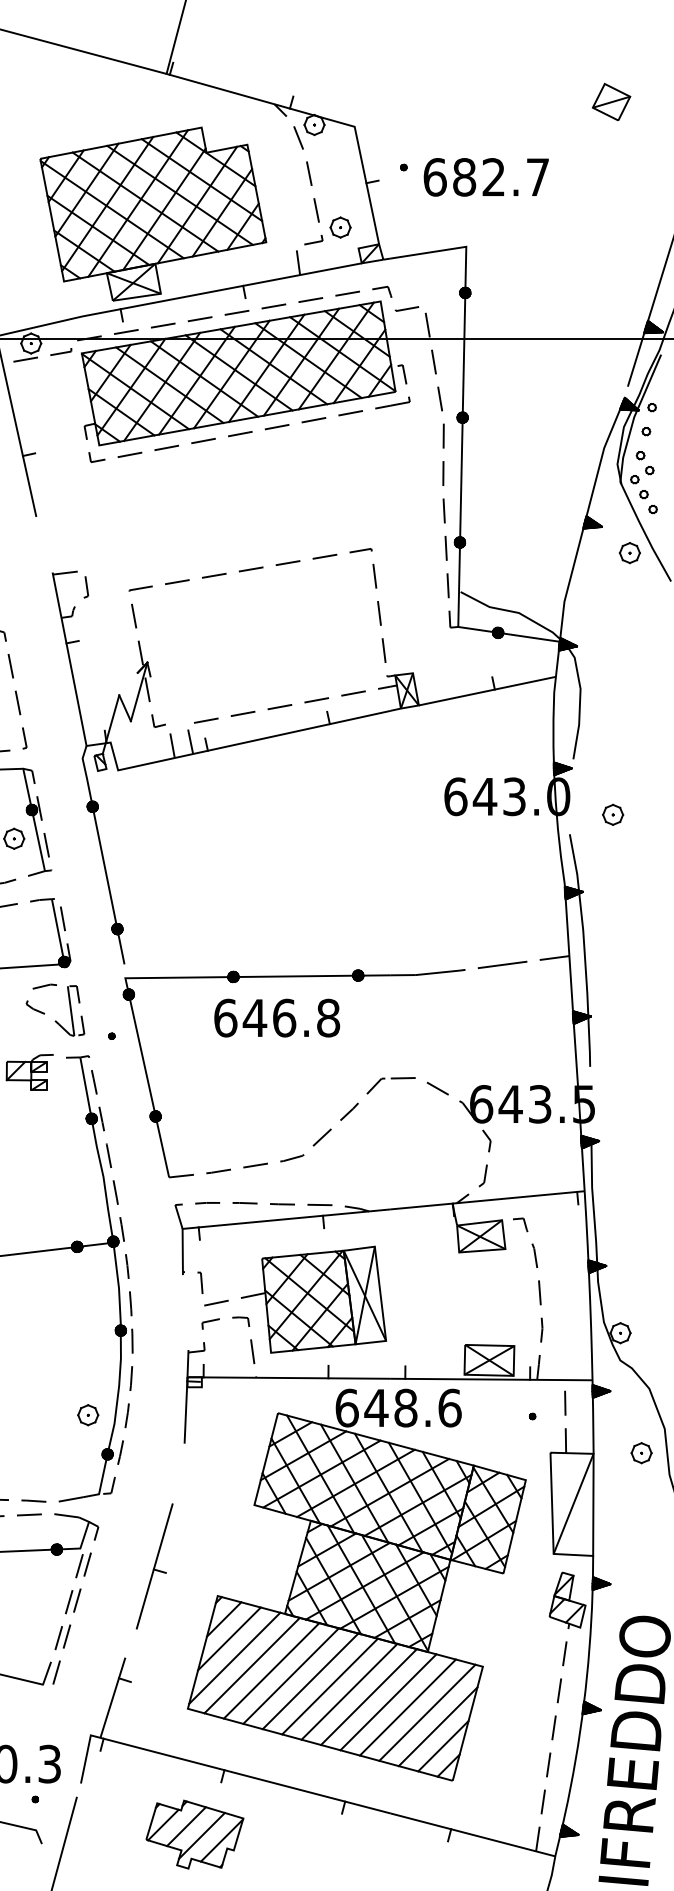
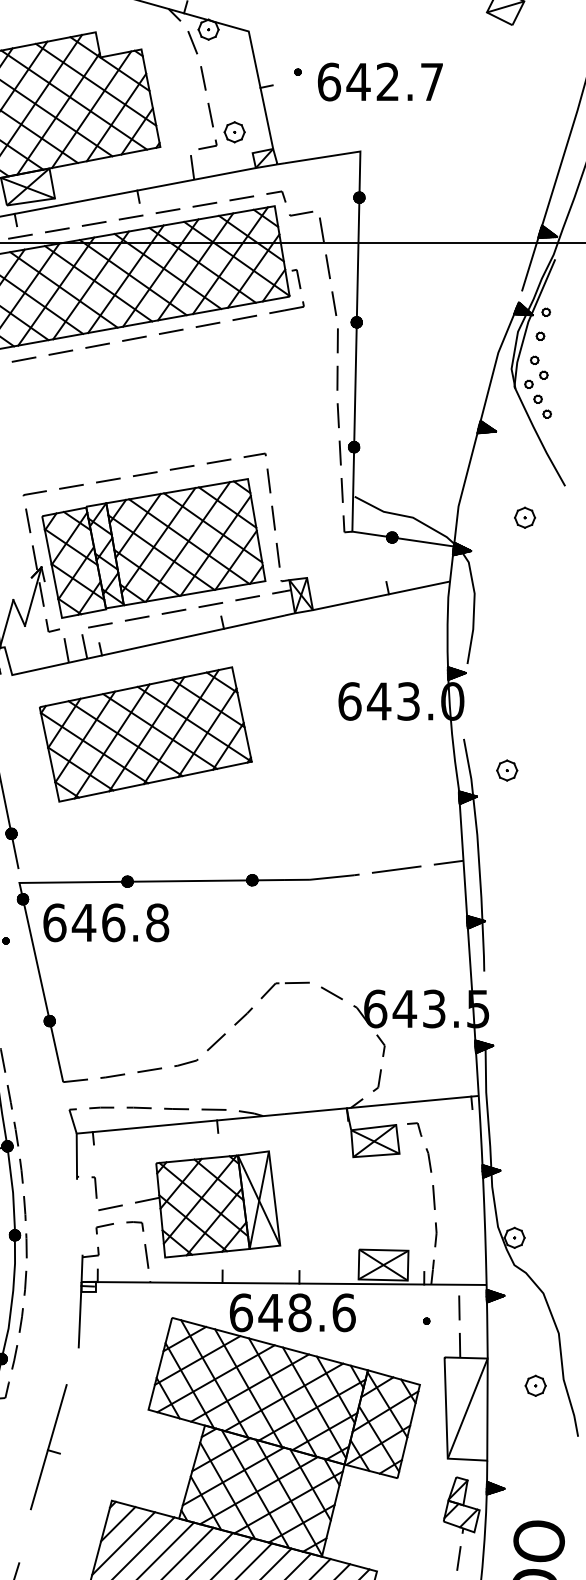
text: (464, 177) -> (358, 82), 682.7 -> 642.7
part: (629, 553) -> (524, 518), moved
part: (259, 643) -> (153, 548), added
part: (613, 814) -> (507, 770), moved
part: (251, 829) -> (145, 734), added
text: (277, 1017) -> (106, 922), moved
part: (641, 1453) -> (535, 1386), moved
part: (154, 1566) -> (48, 1447), moved

